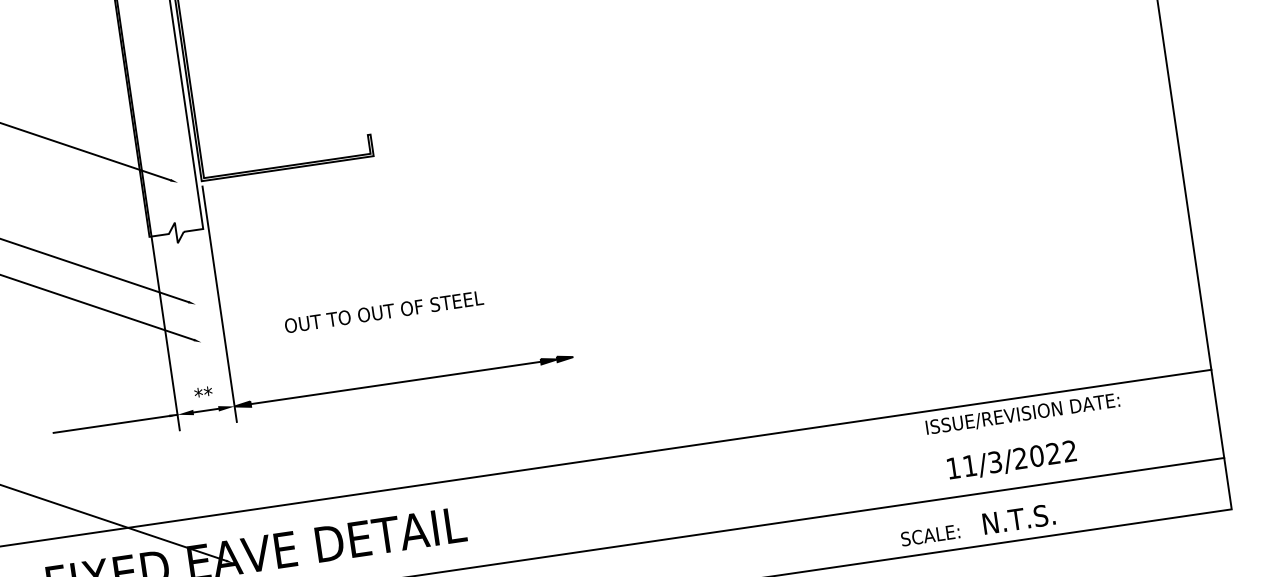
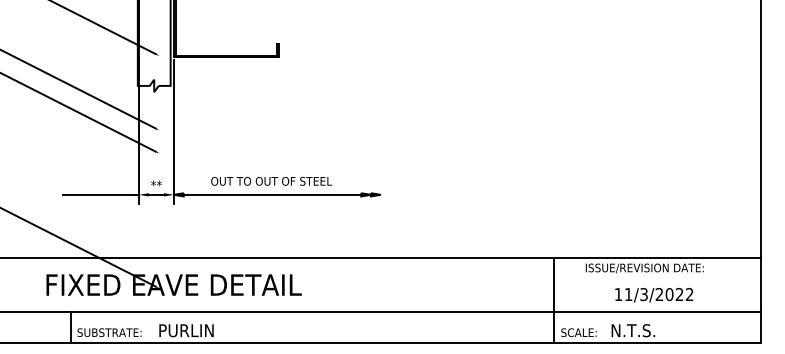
text: (383, 312) -> (271, 181), moved
text: (1012, 461) -> (654, 295), moved
line: (881, 488) -> (553, 300), added

